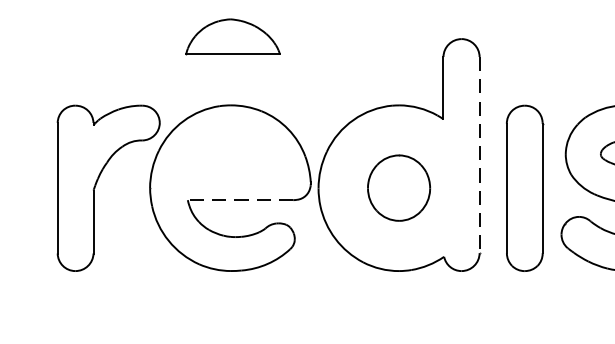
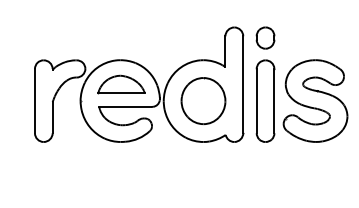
part: (232, 37) -> (121, 84), moved
part: (524, 59) -> (265, 37), added
line: (480, 156) -> (243, 85), dashed -> solid
part: (399, 187) -> (203, 100), size x1.43
line: (241, 199) -> (125, 106), dashed -> solid

